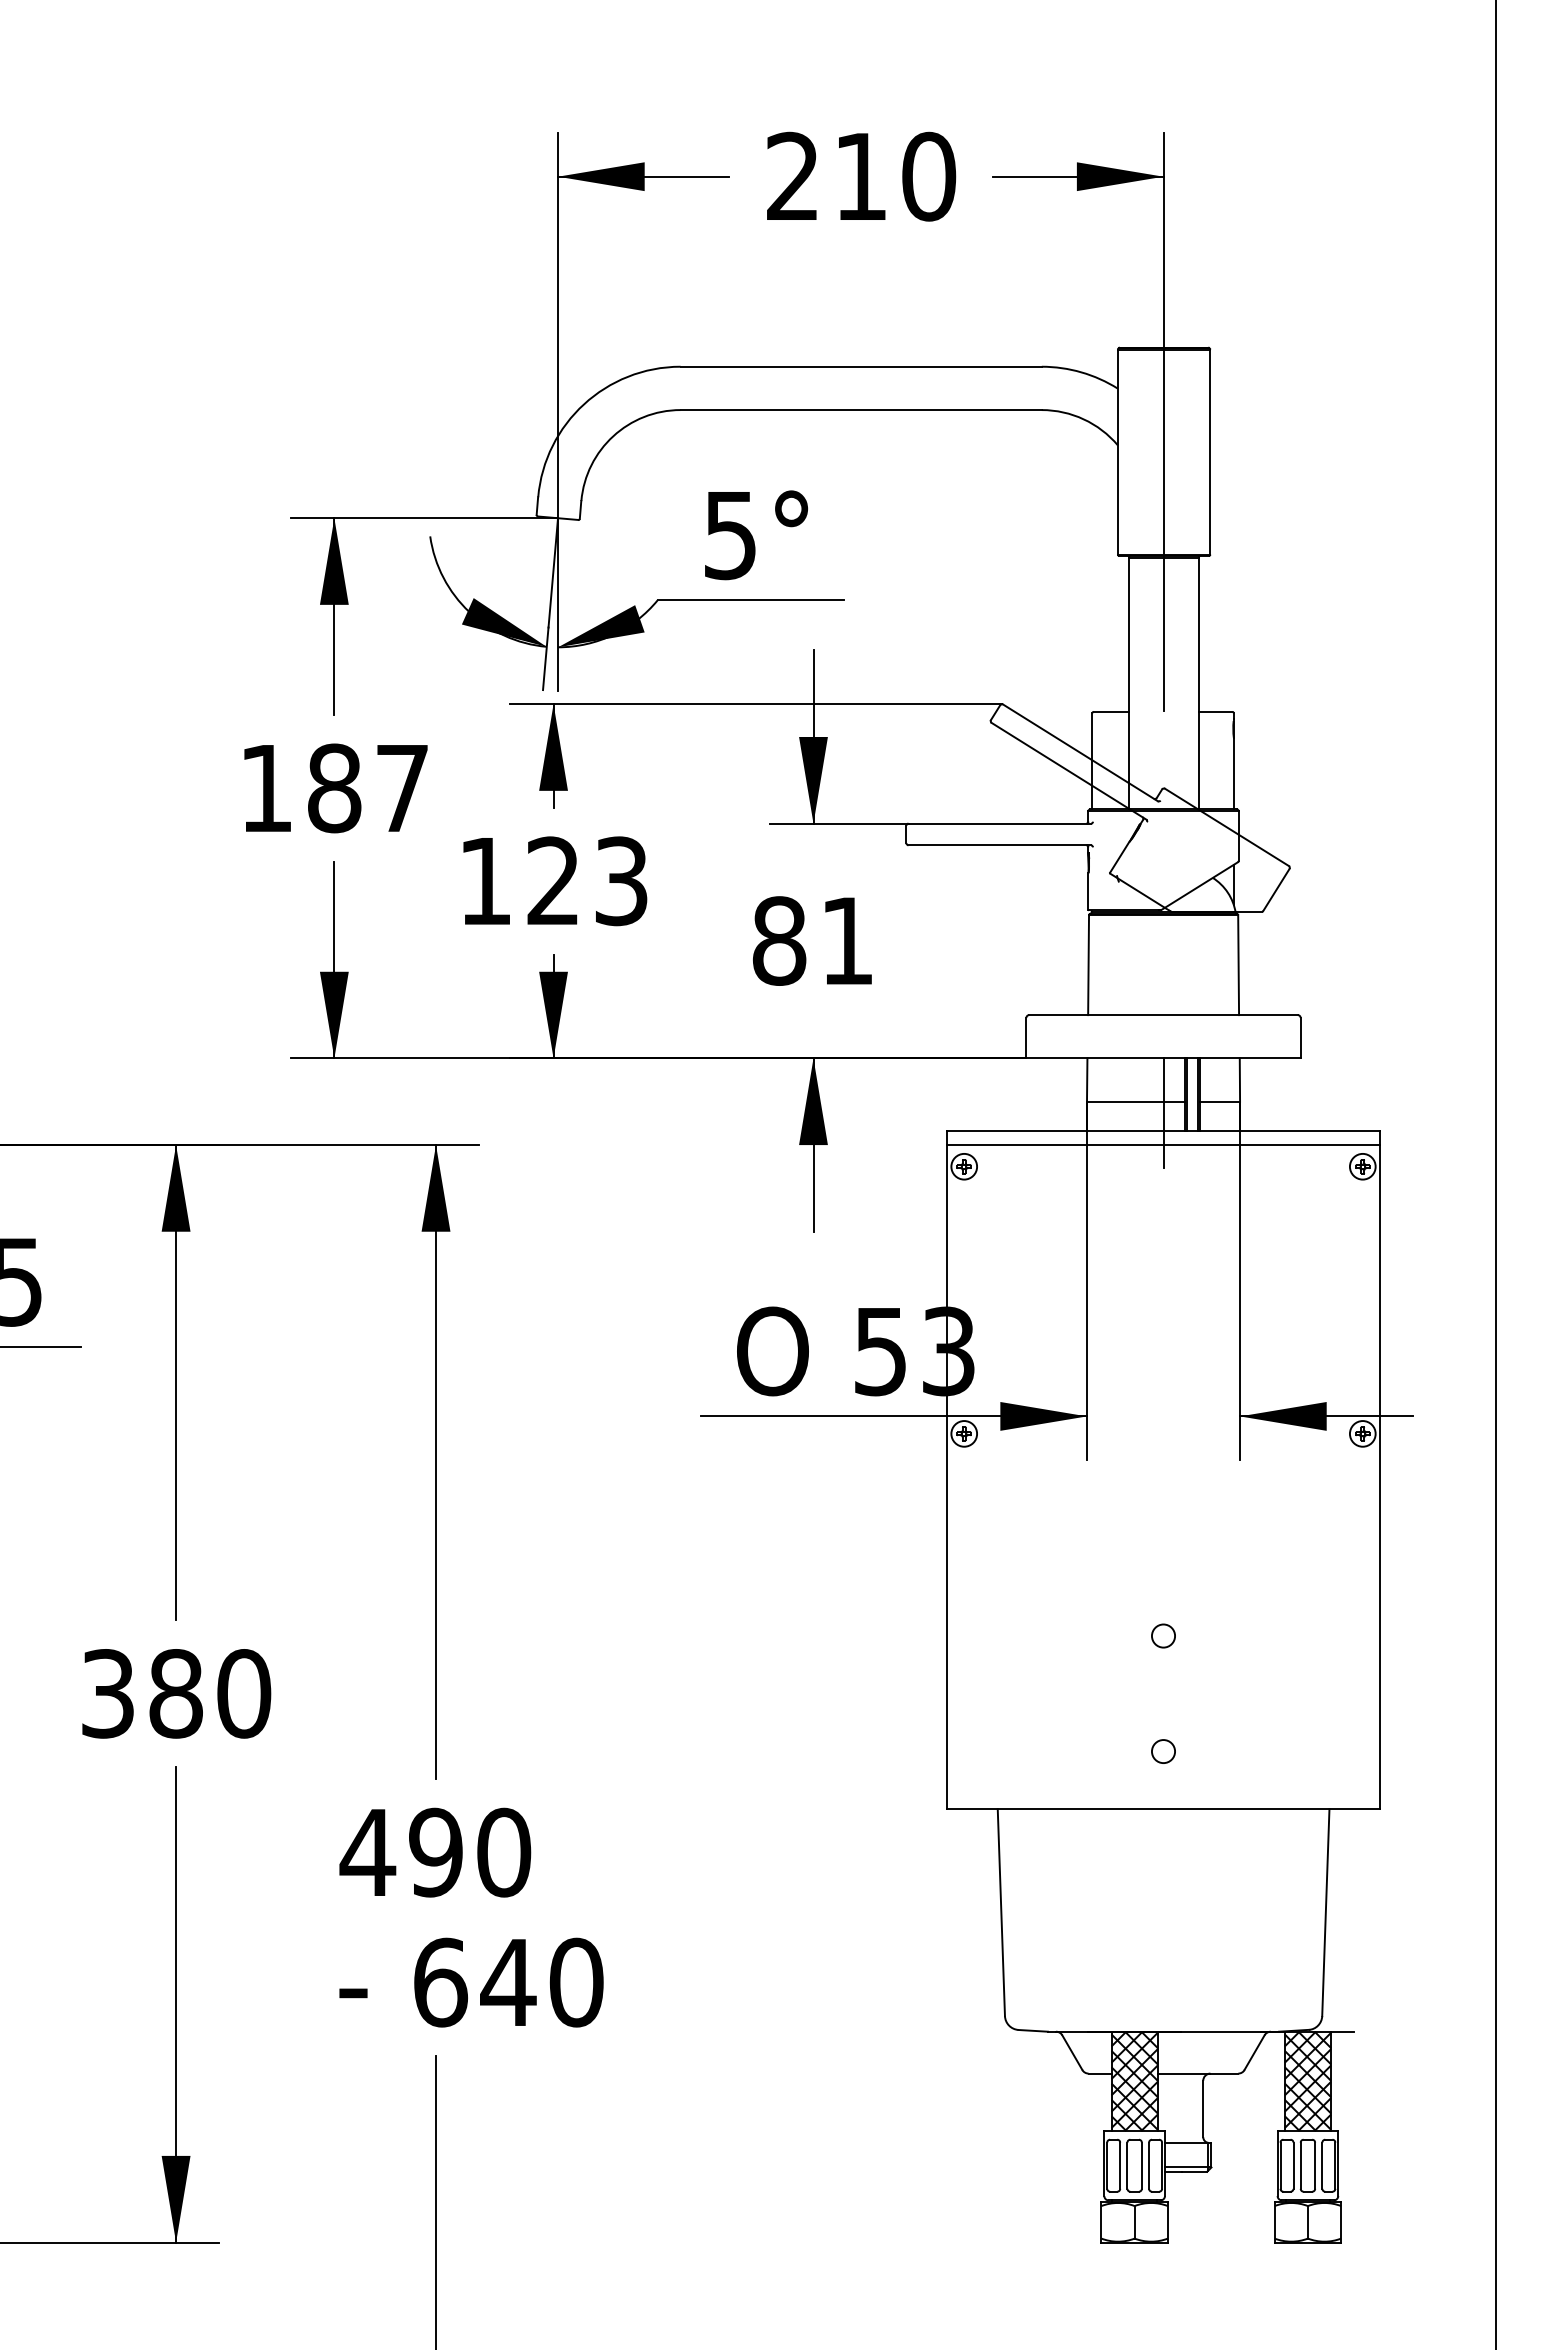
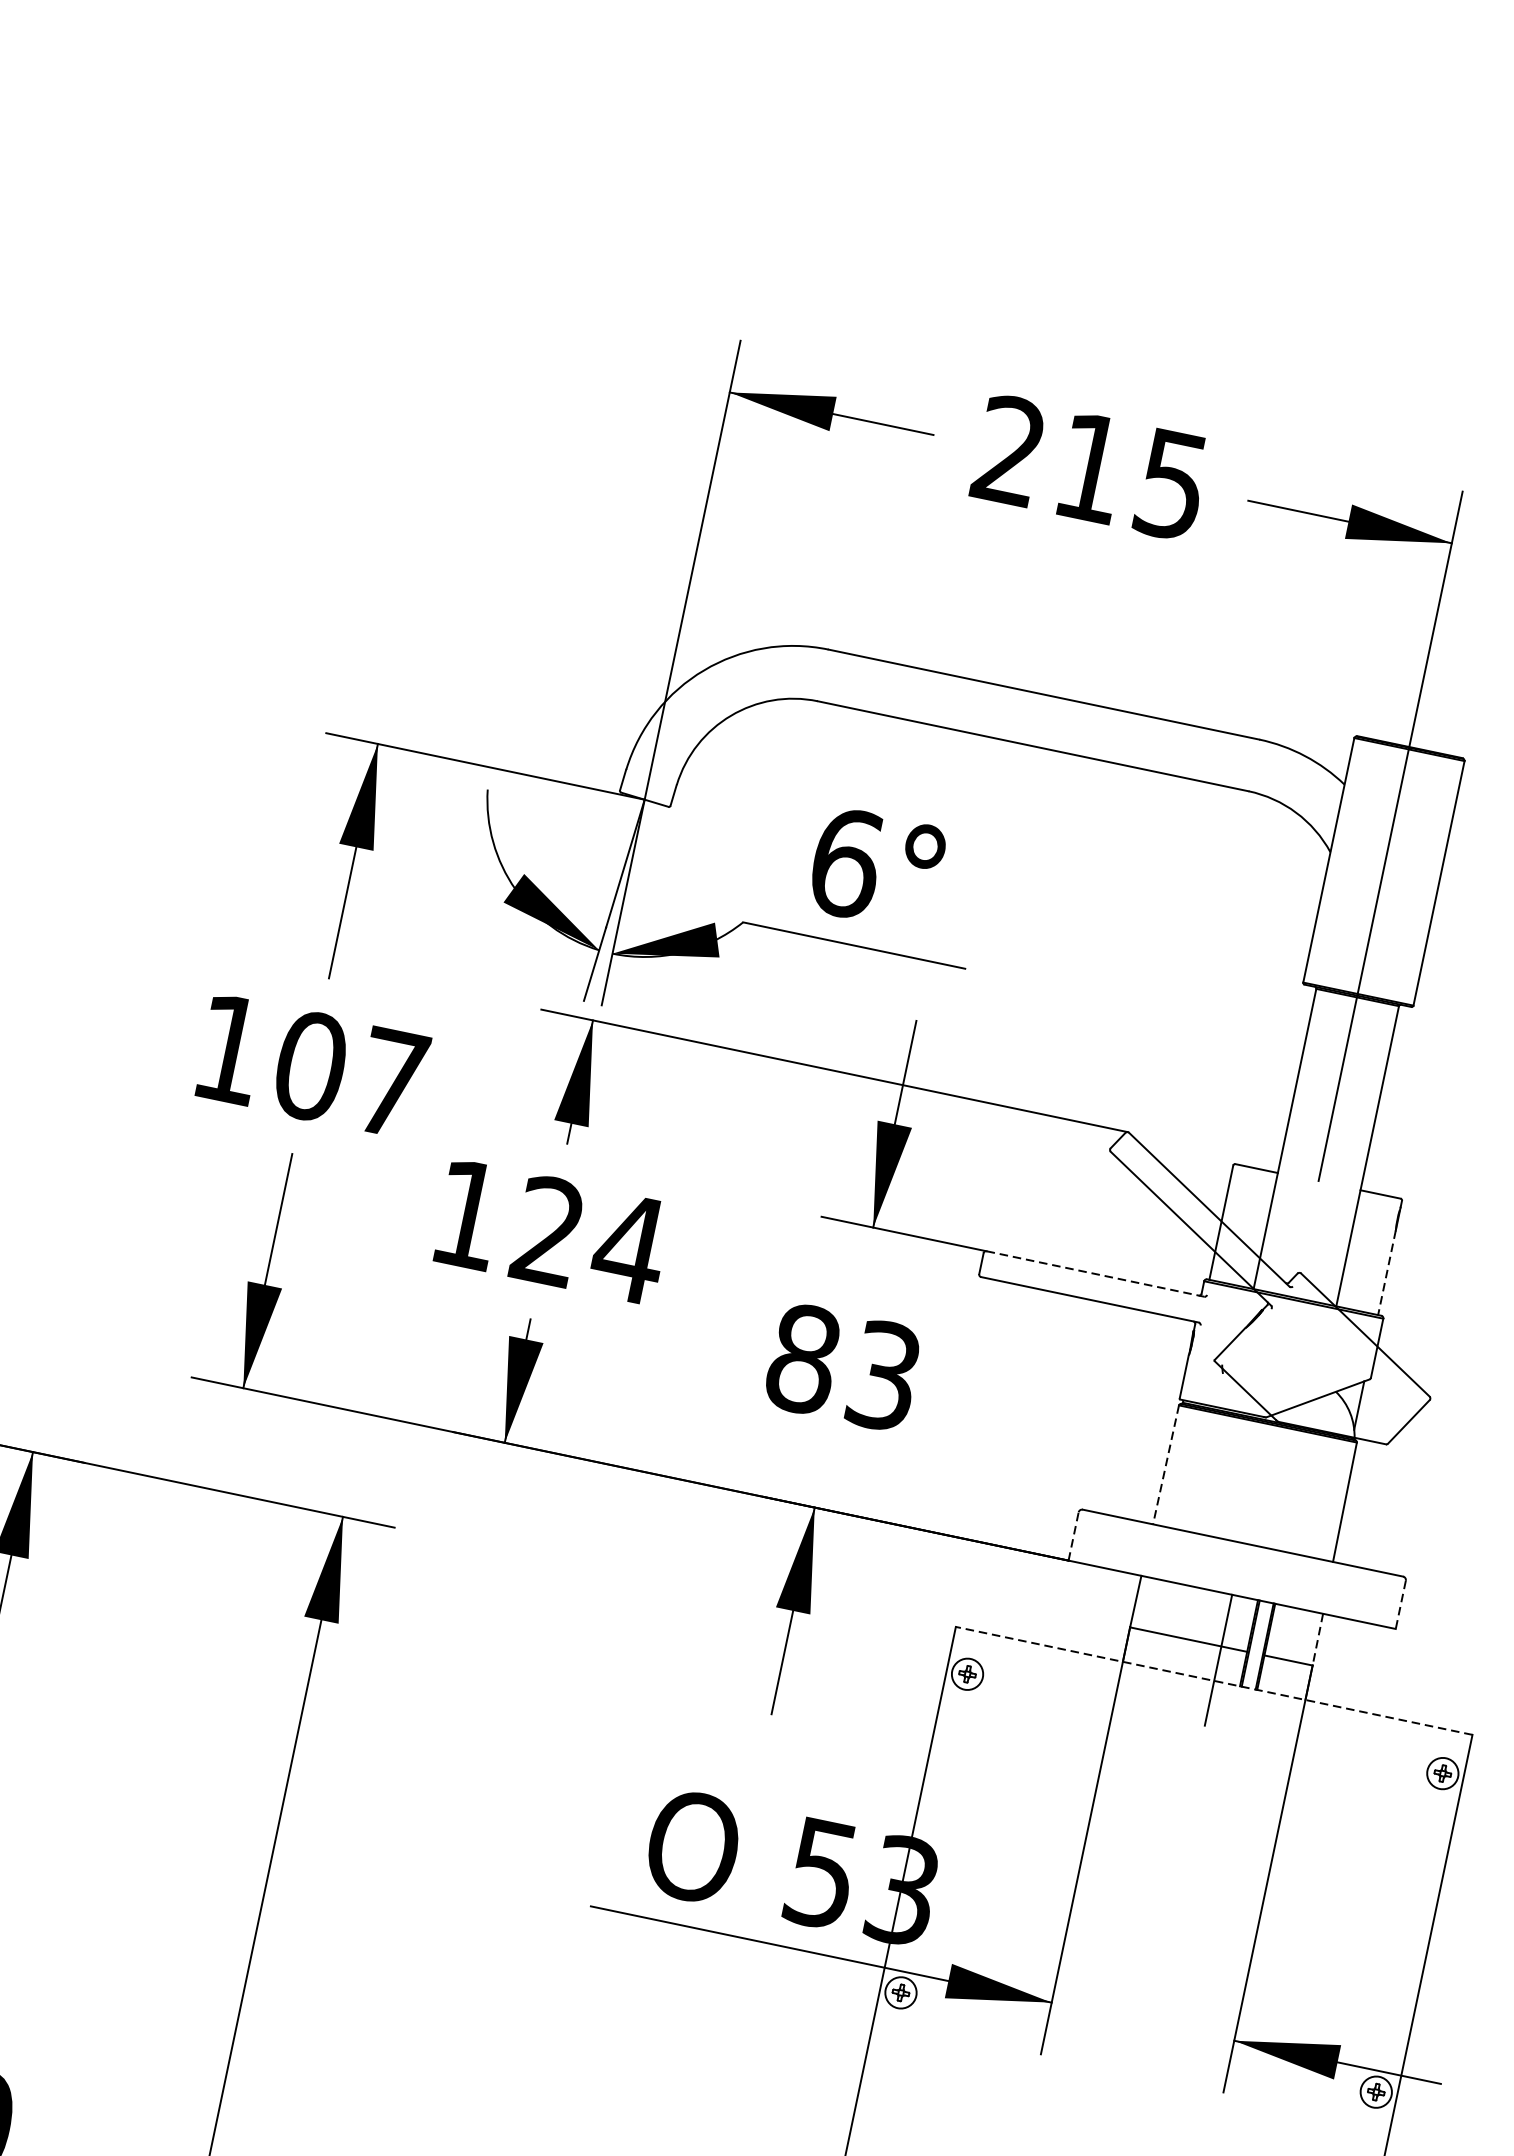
text: (929, 176) -> (1172, 484), 210 -> 215
text: (731, 535) -> (847, 863), 5° -> 6°
line: (1233, 774) -> (1386, 1273), solid -> dashed
text: (334, 788) -> (310, 1066), 187 -> 107
line: (1000, 823) -> (1096, 1274), solid -> dashed
text: (621, 881) -> (629, 1248), 123 -> 124
text: (847, 940) -> (884, 1375), 81 -> 83
line: (1088, 965) -> (1165, 1465), solid -> dashed
line: (1026, 1037) -> (1073, 1535), solid -> dashed
line: (1300, 1038) -> (1400, 1605), solid -> dashed
line: (1239, 1080) -> (1317, 1640), solid -> dashed
line: (1163, 1130) -> (1214, 1680), solid -> dashed
line: (1163, 1145) -> (1210, 1698), removed

